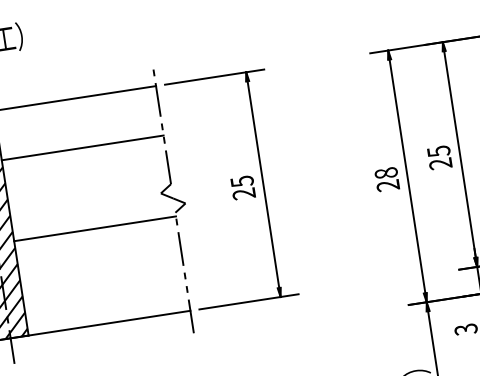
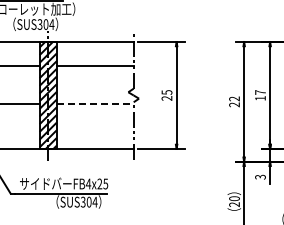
text: (439, 157) -> (260, 95), 25 -> 17
text: (386, 172) -> (234, 98), 28 -> 22
line: (95, 229) -> (95, 104), solid -> dashed

